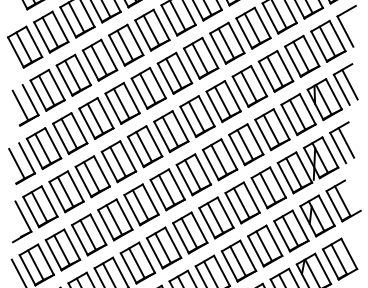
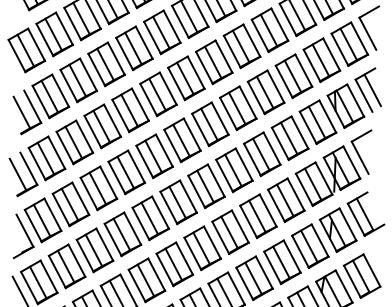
line: (345, 143) -> (368, 152), removed

